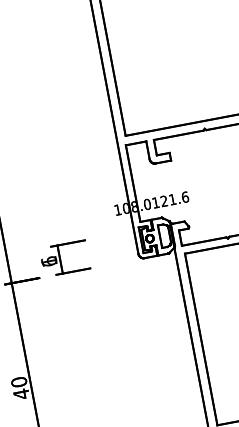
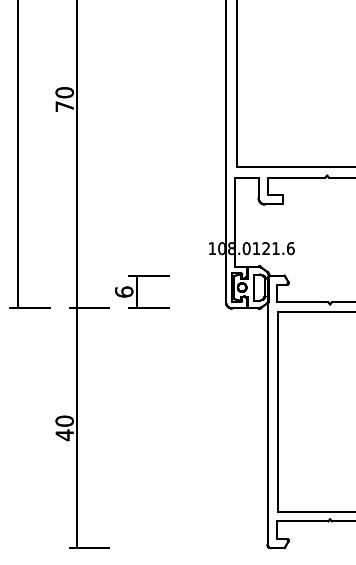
text: (49, 261) -> (124, 291), 1 -> 6

